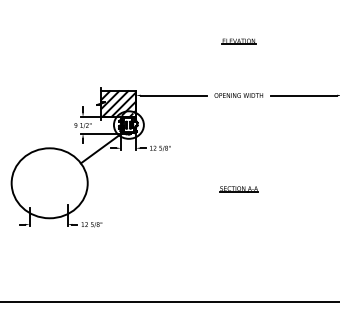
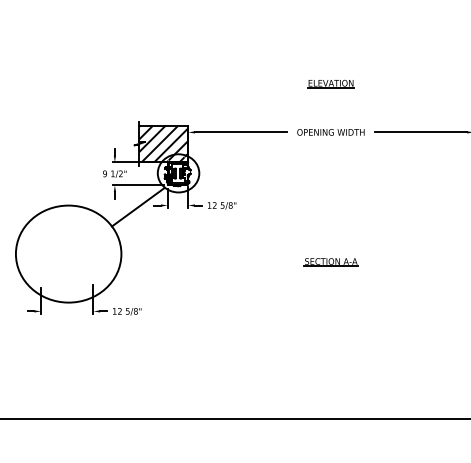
part: (238, 41) -> (330, 83), moved

